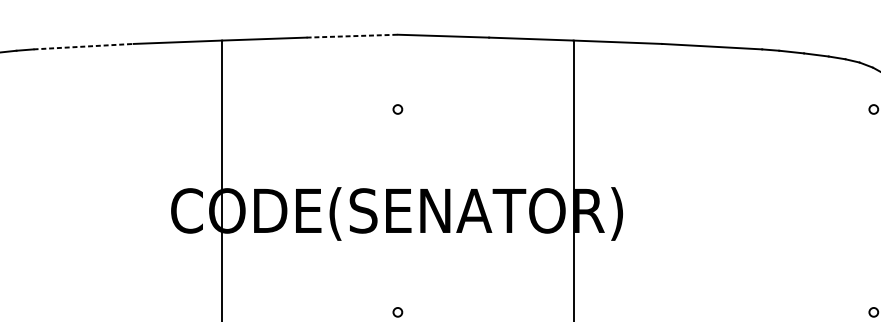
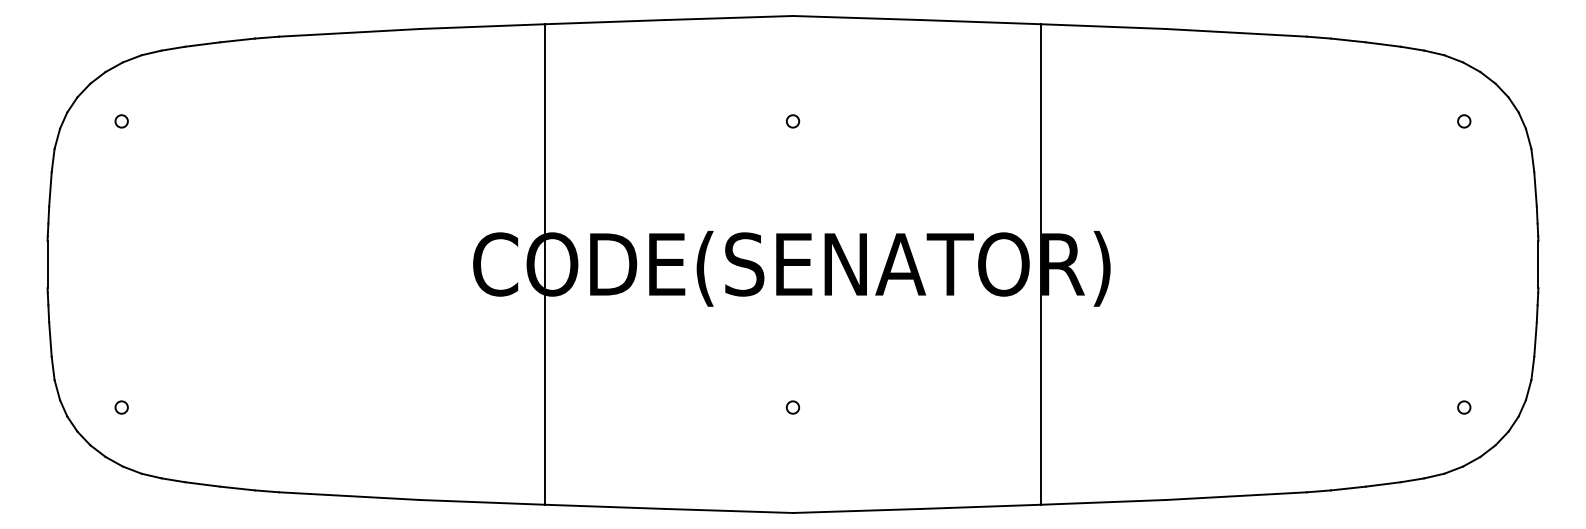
line: (352, 36) -> (729, 18), dashed -> solid
line: (83, 46) -> (349, 32), dashed -> solid

